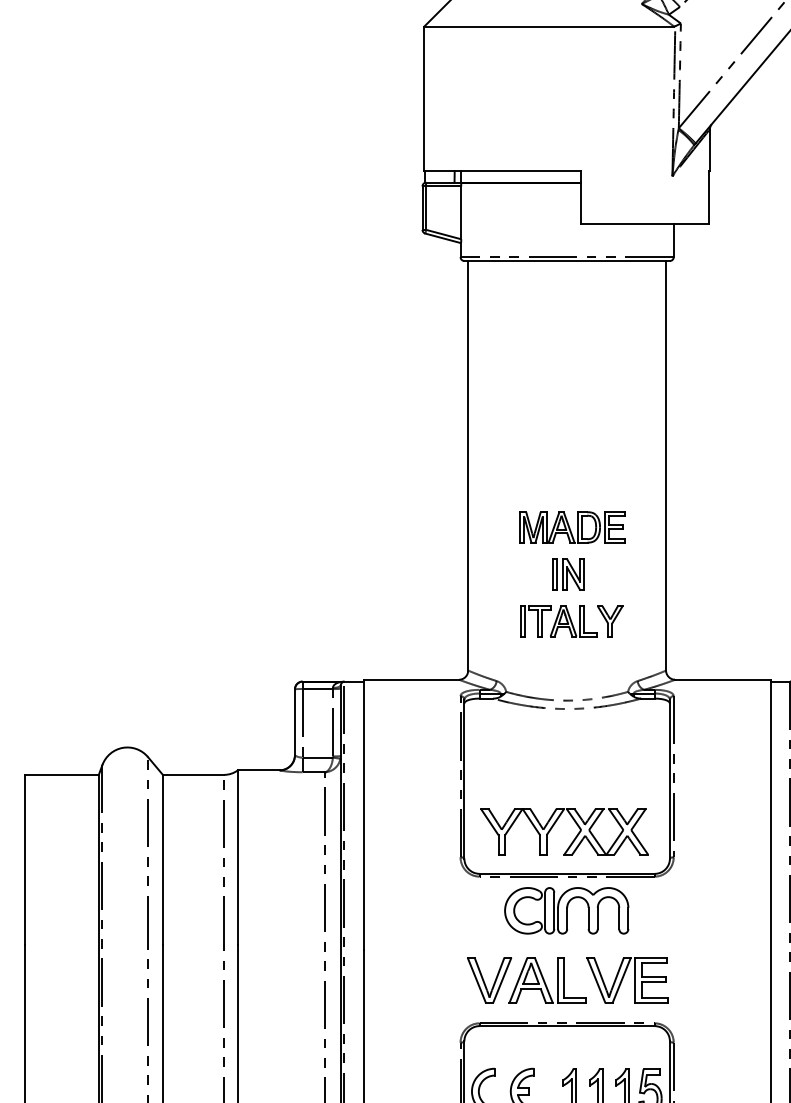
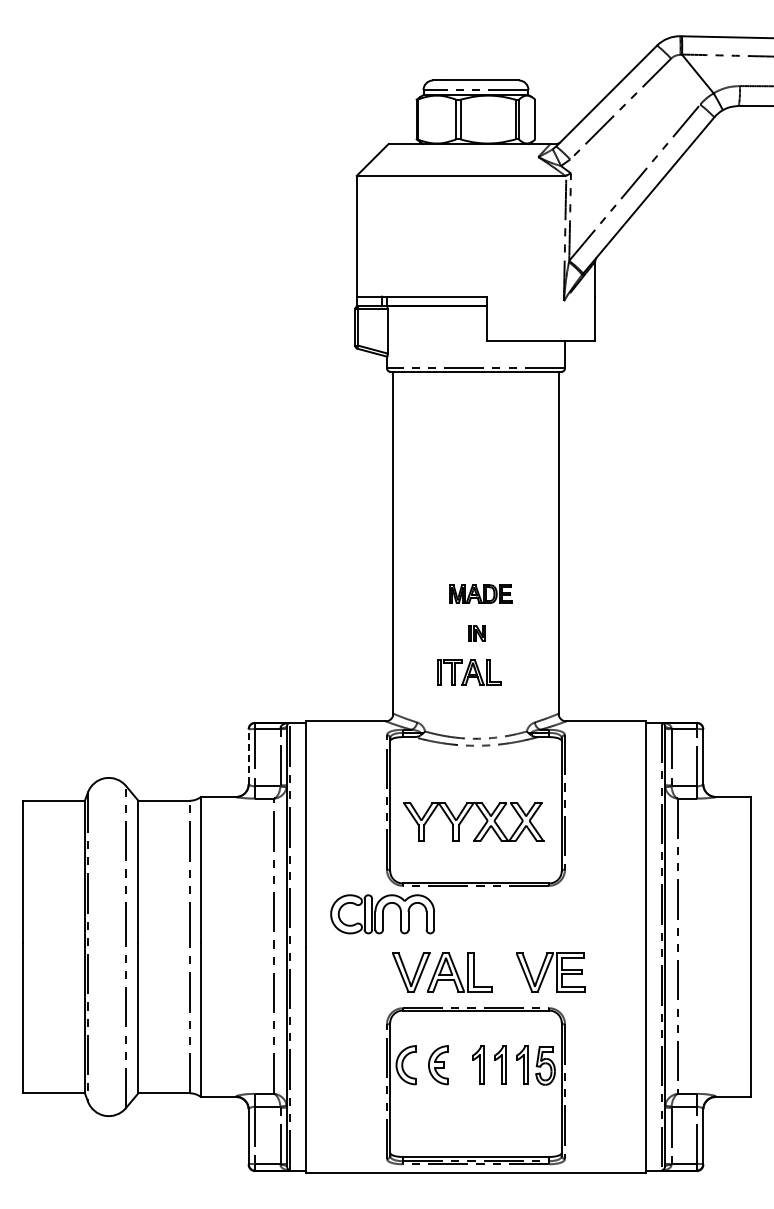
part: (572, 526) -> (480, 593), size x0.7
part: (567, 574) -> (476, 633), size x0.6
part: (609, 621) -> (511, 672), removed
line: (294, 721) -> (248, 756), solid -> dashed
part: (554, 826) -> (465, 817), moved
part: (566, 911) -> (382, 914), moved
part: (627, 980) -> (550, 972), moved

